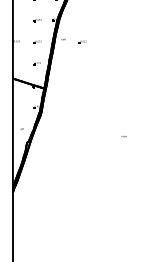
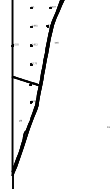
part: (82, 41) -> (73, 44), removed

